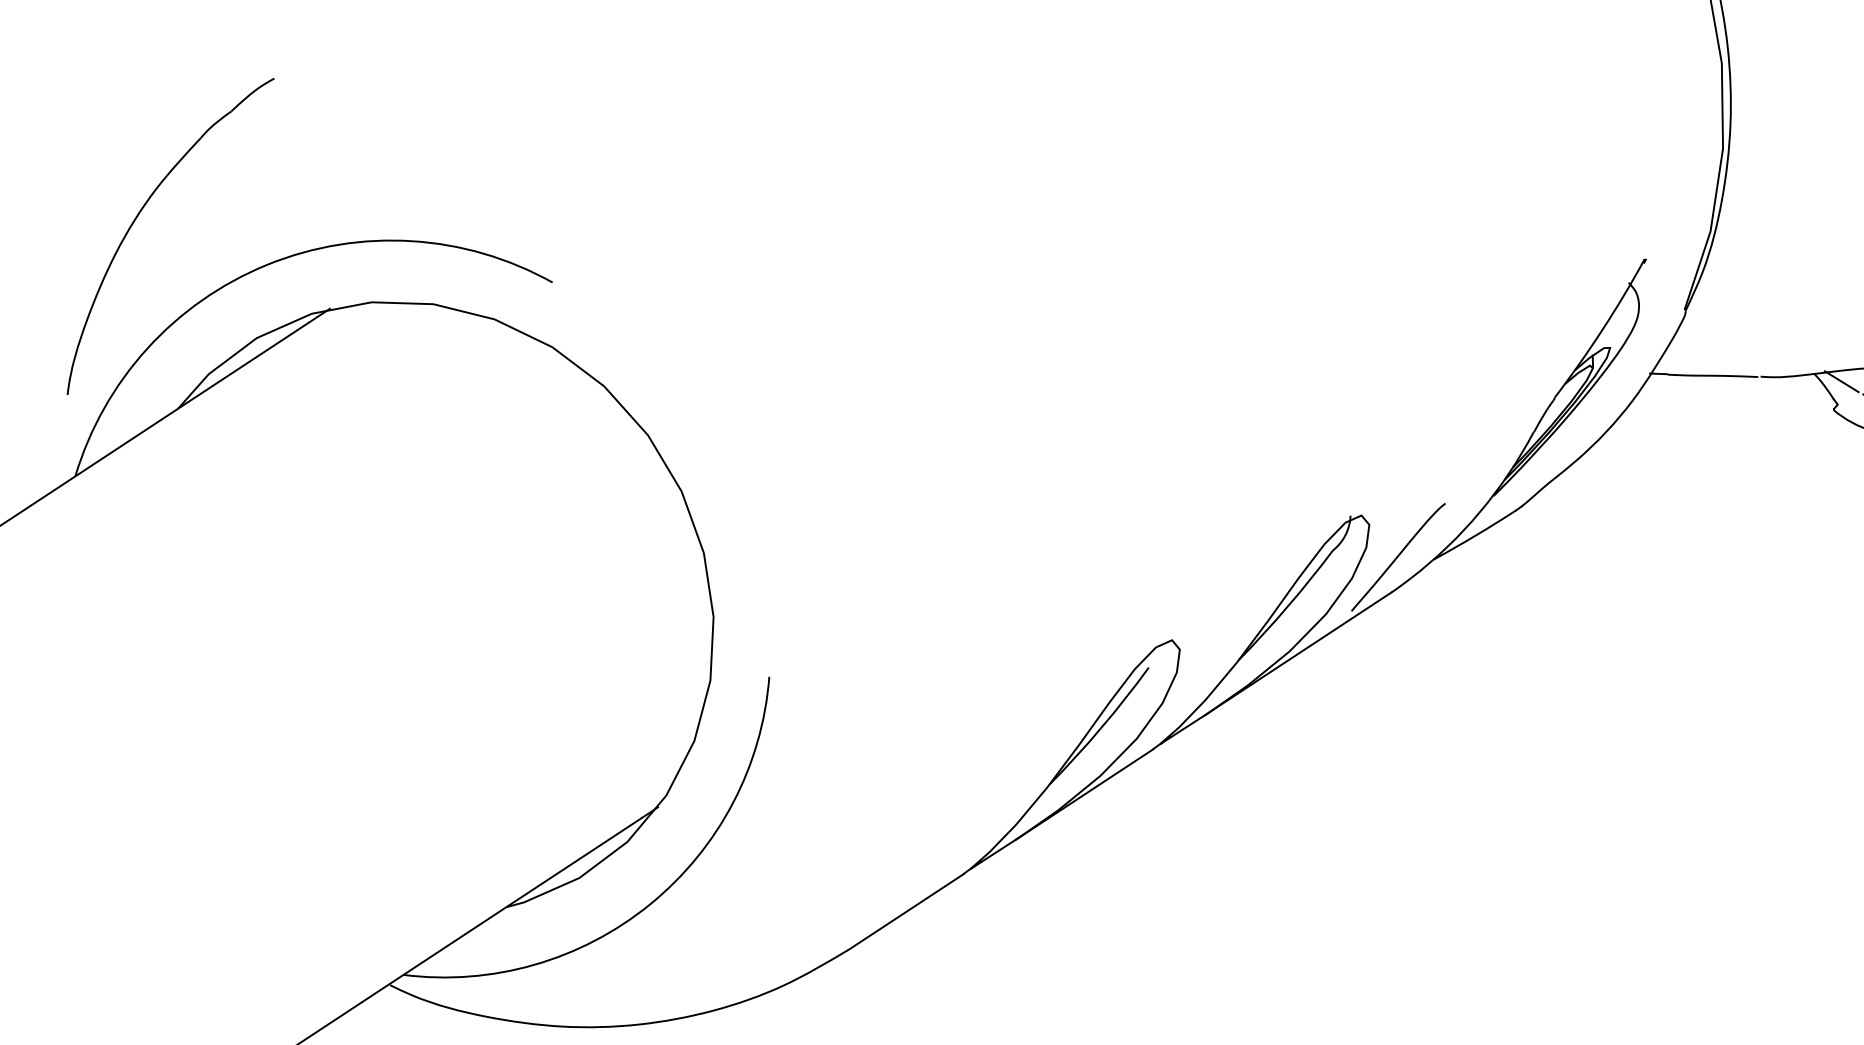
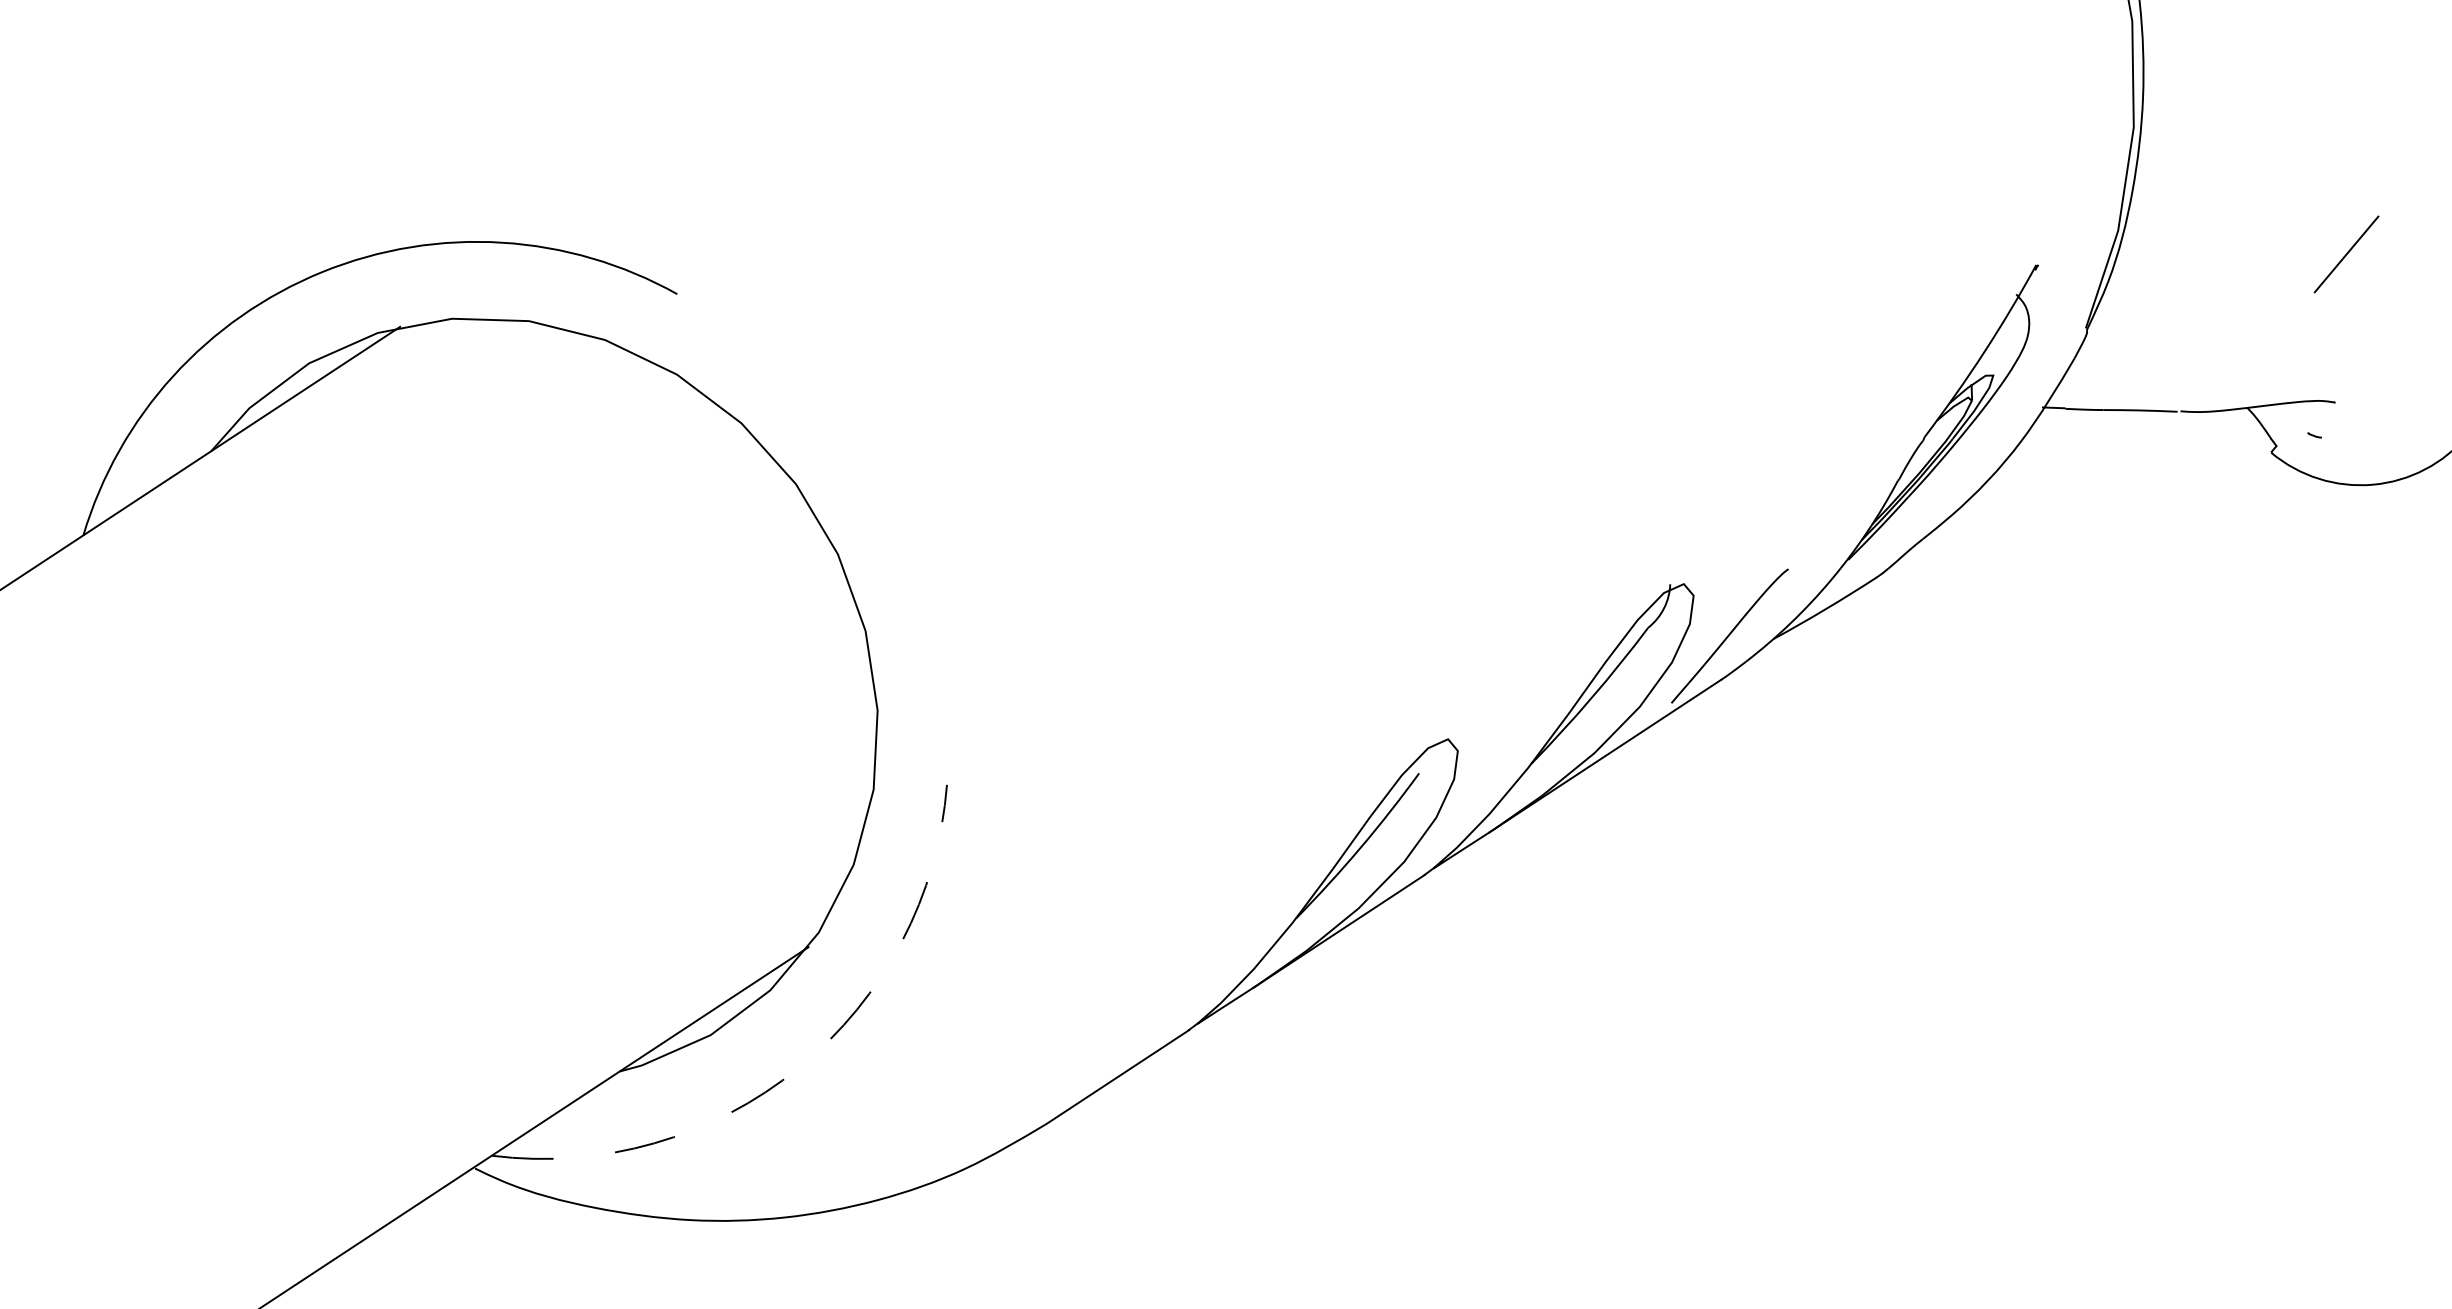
part: (138, 215) -> (162, 210), removed
line: (1841, 381) -> (2281, 417), removed
arc: (650, 904) -> (798, 1067), solid -> dashed

